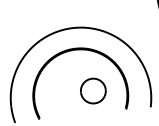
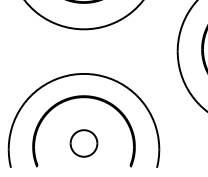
part: (92, 91) -> (83, 143), moved

